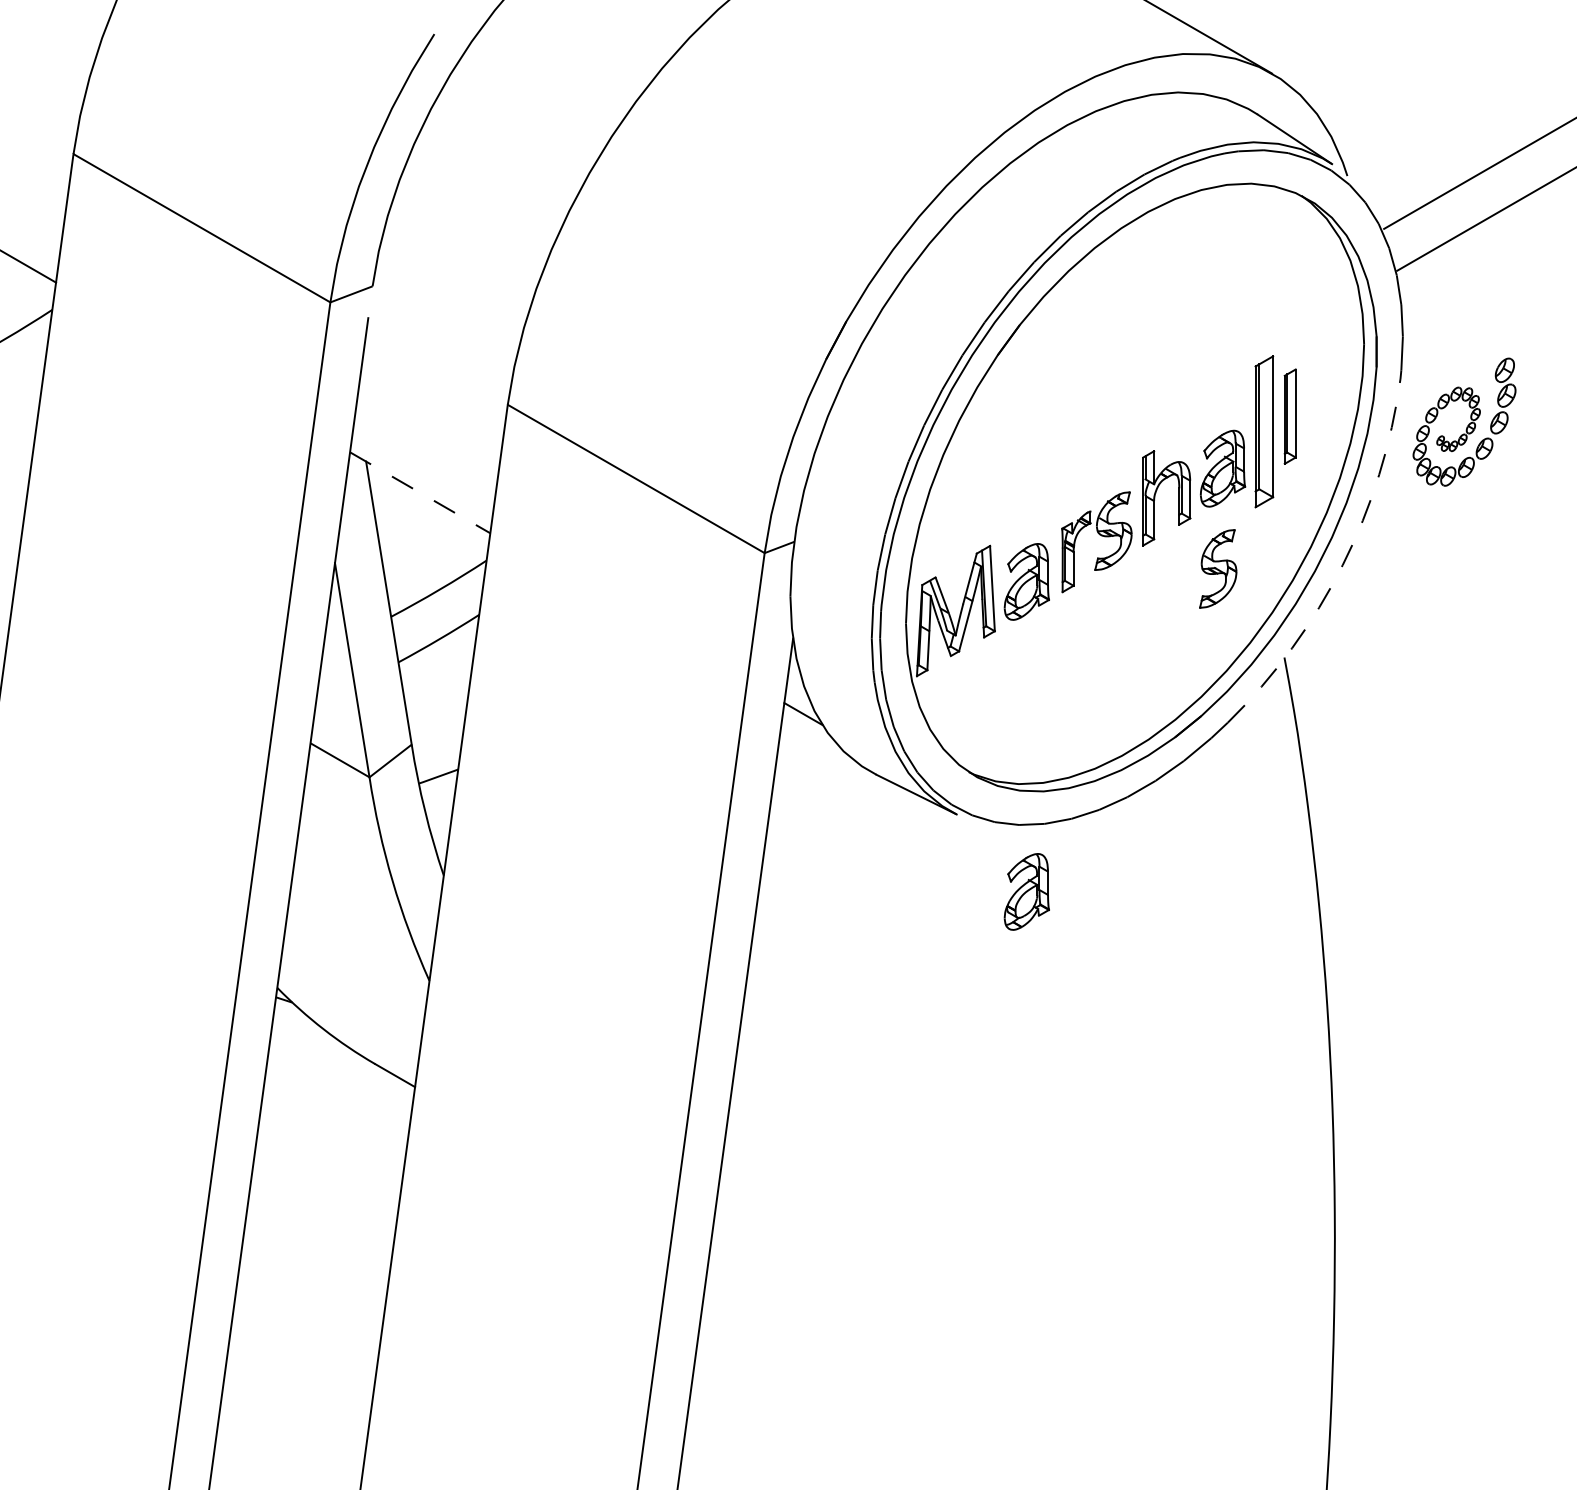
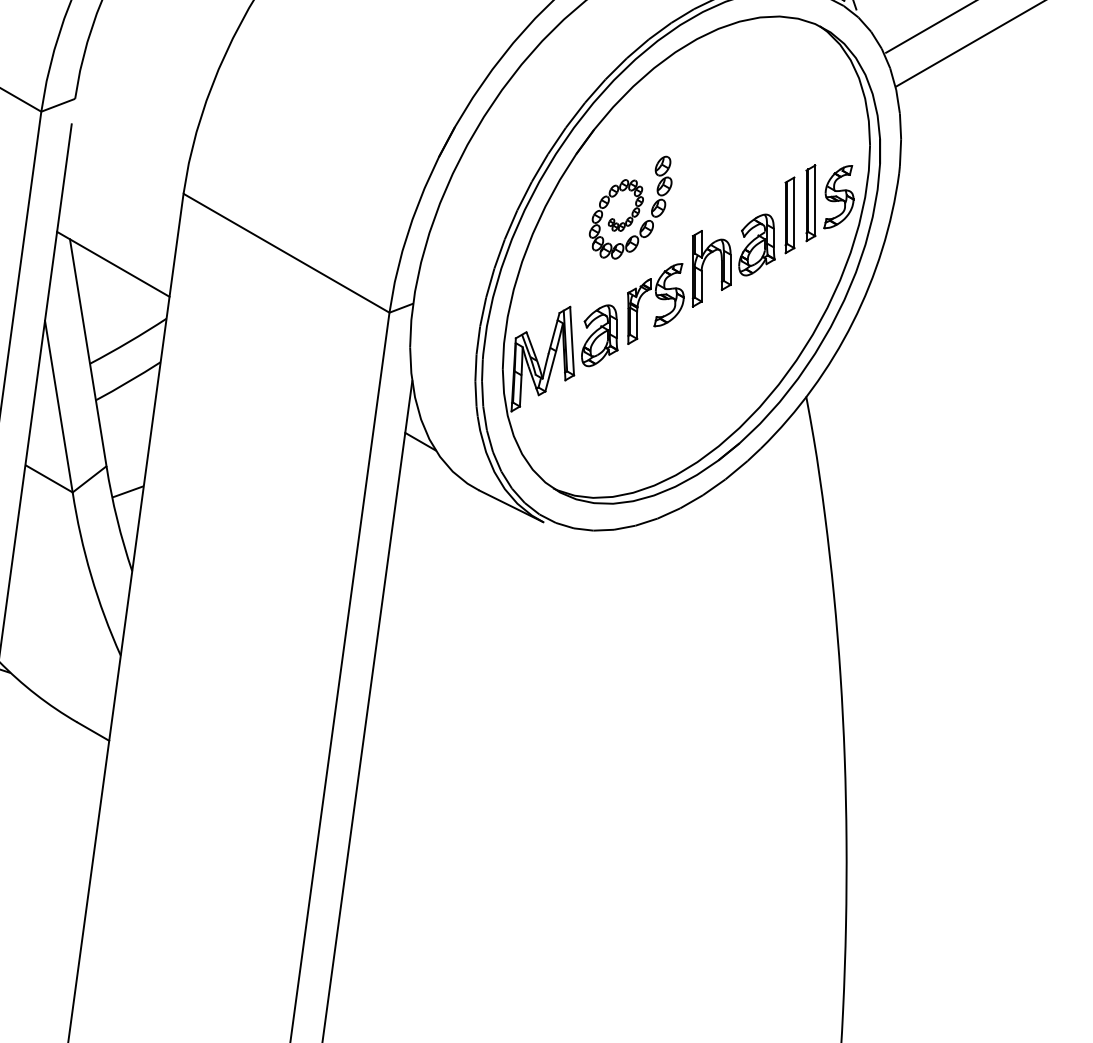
part: (1464, 421) -> (630, 207), moved
part: (1263, 431) -> (789, 215), size x0.62
line: (420, 492) -> (113, 264), dashed -> solid
arc: (1342, 565) -> (852, 322), dashed -> solid
part: (1218, 568) -> (839, 196), moved
part: (1026, 891) -> (599, 583), removed

